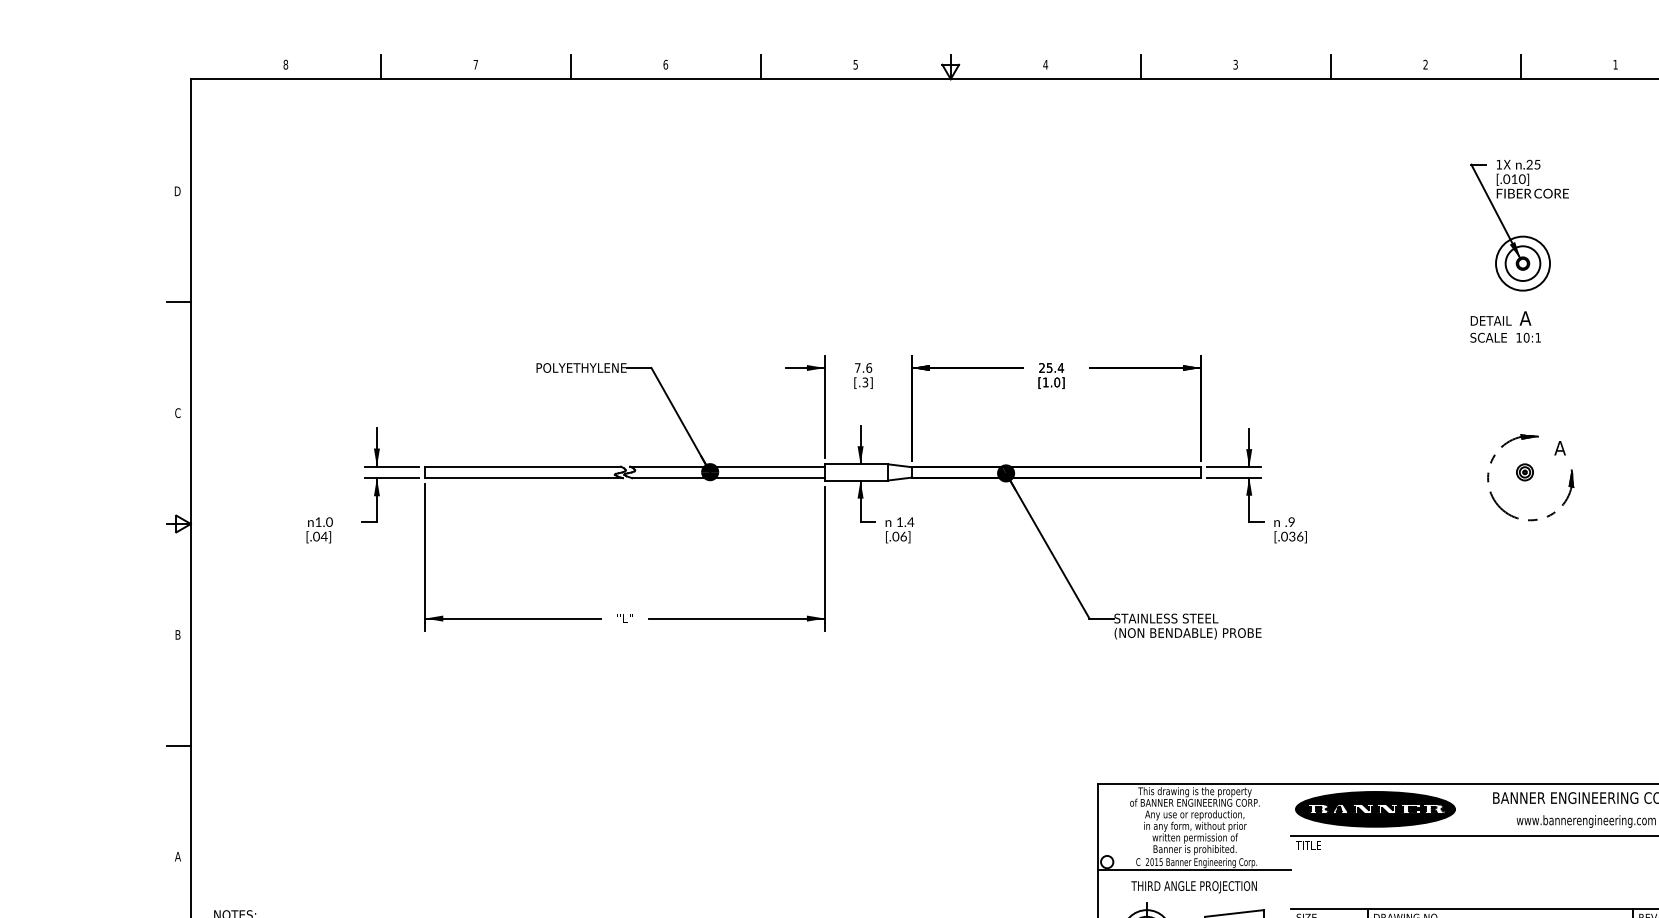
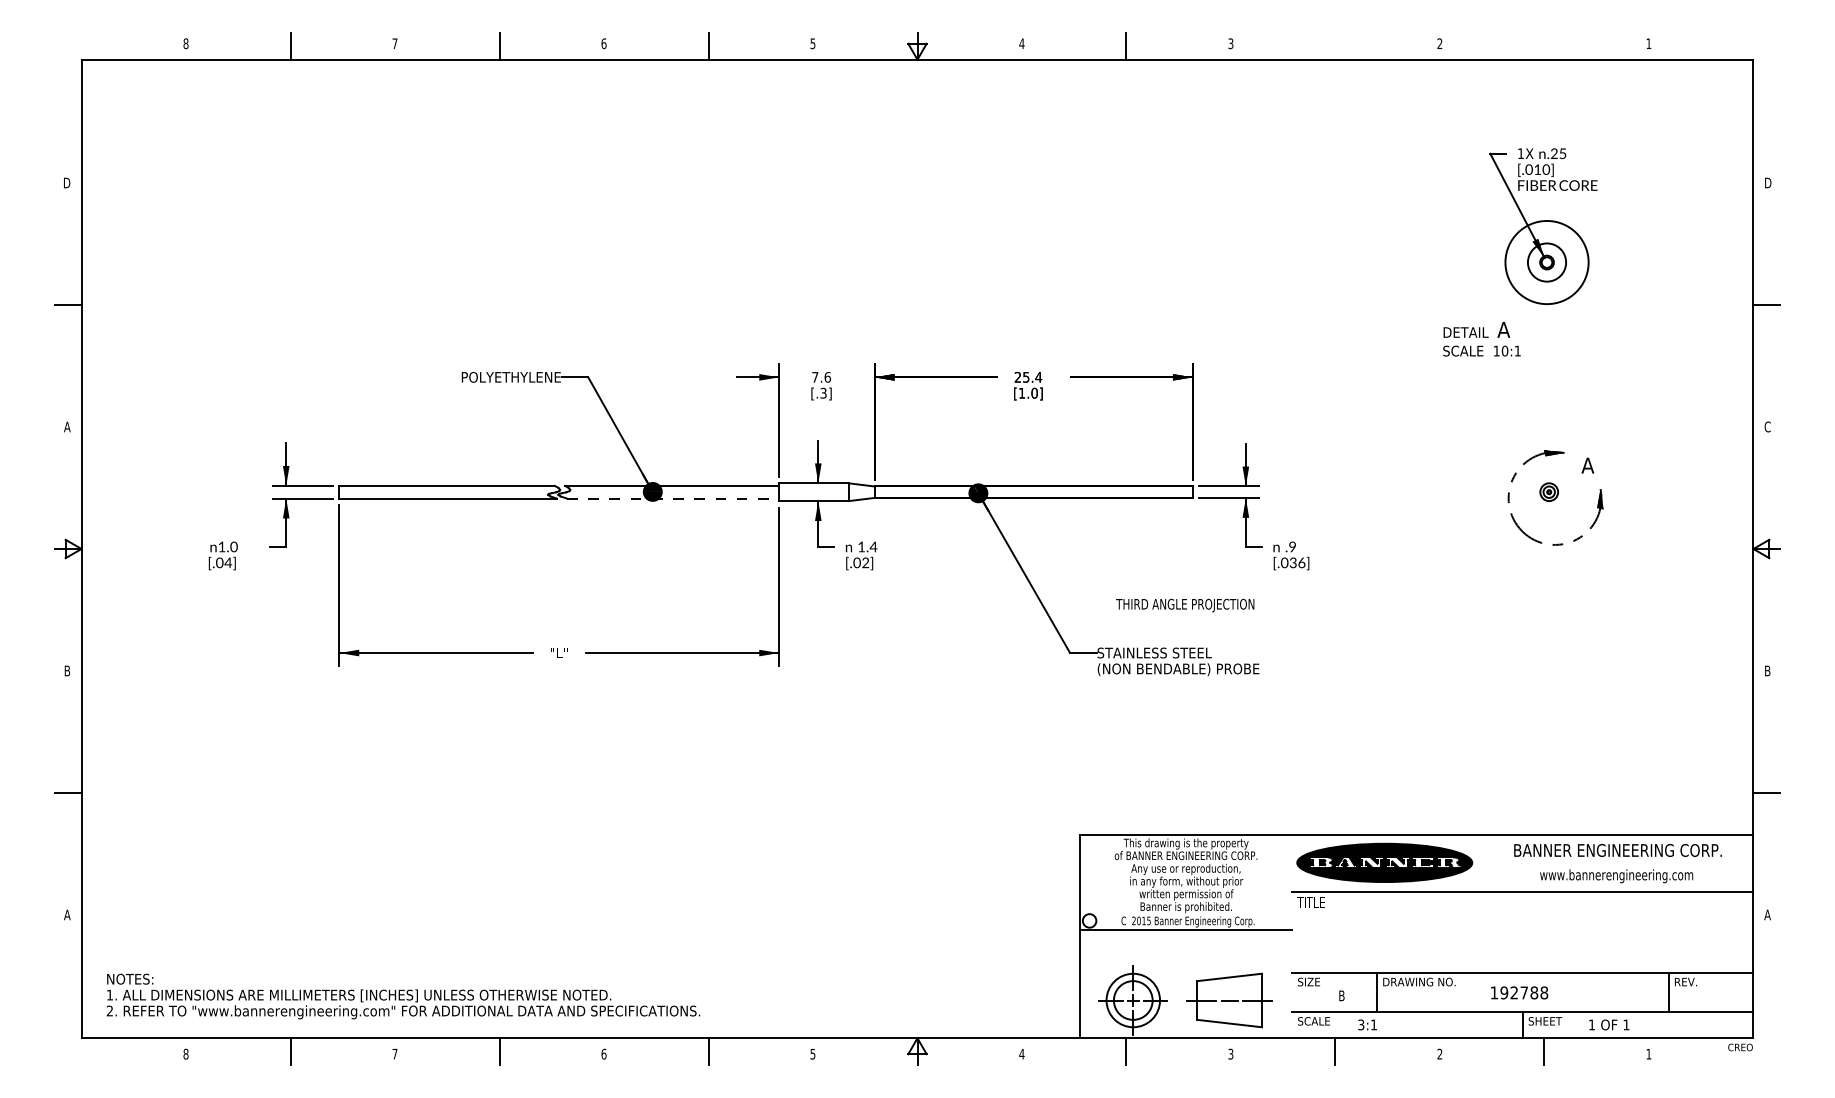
line: (1330, 67) -> (1335, 46), removed
line: (1520, 67) -> (1544, 46), removed
circle: (1522, 263) -> (1546, 262), size x1.4
text: (1505, 327) -> (1481, 339), moved
text: (178, 412) -> (67, 426), C -> A
line: (728, 478) -> (673, 498), solid -> dashed
text: (903, 536) -> (865, 562), [.06] -> [.02]
text: (1194, 887) -> (1185, 605), moved

